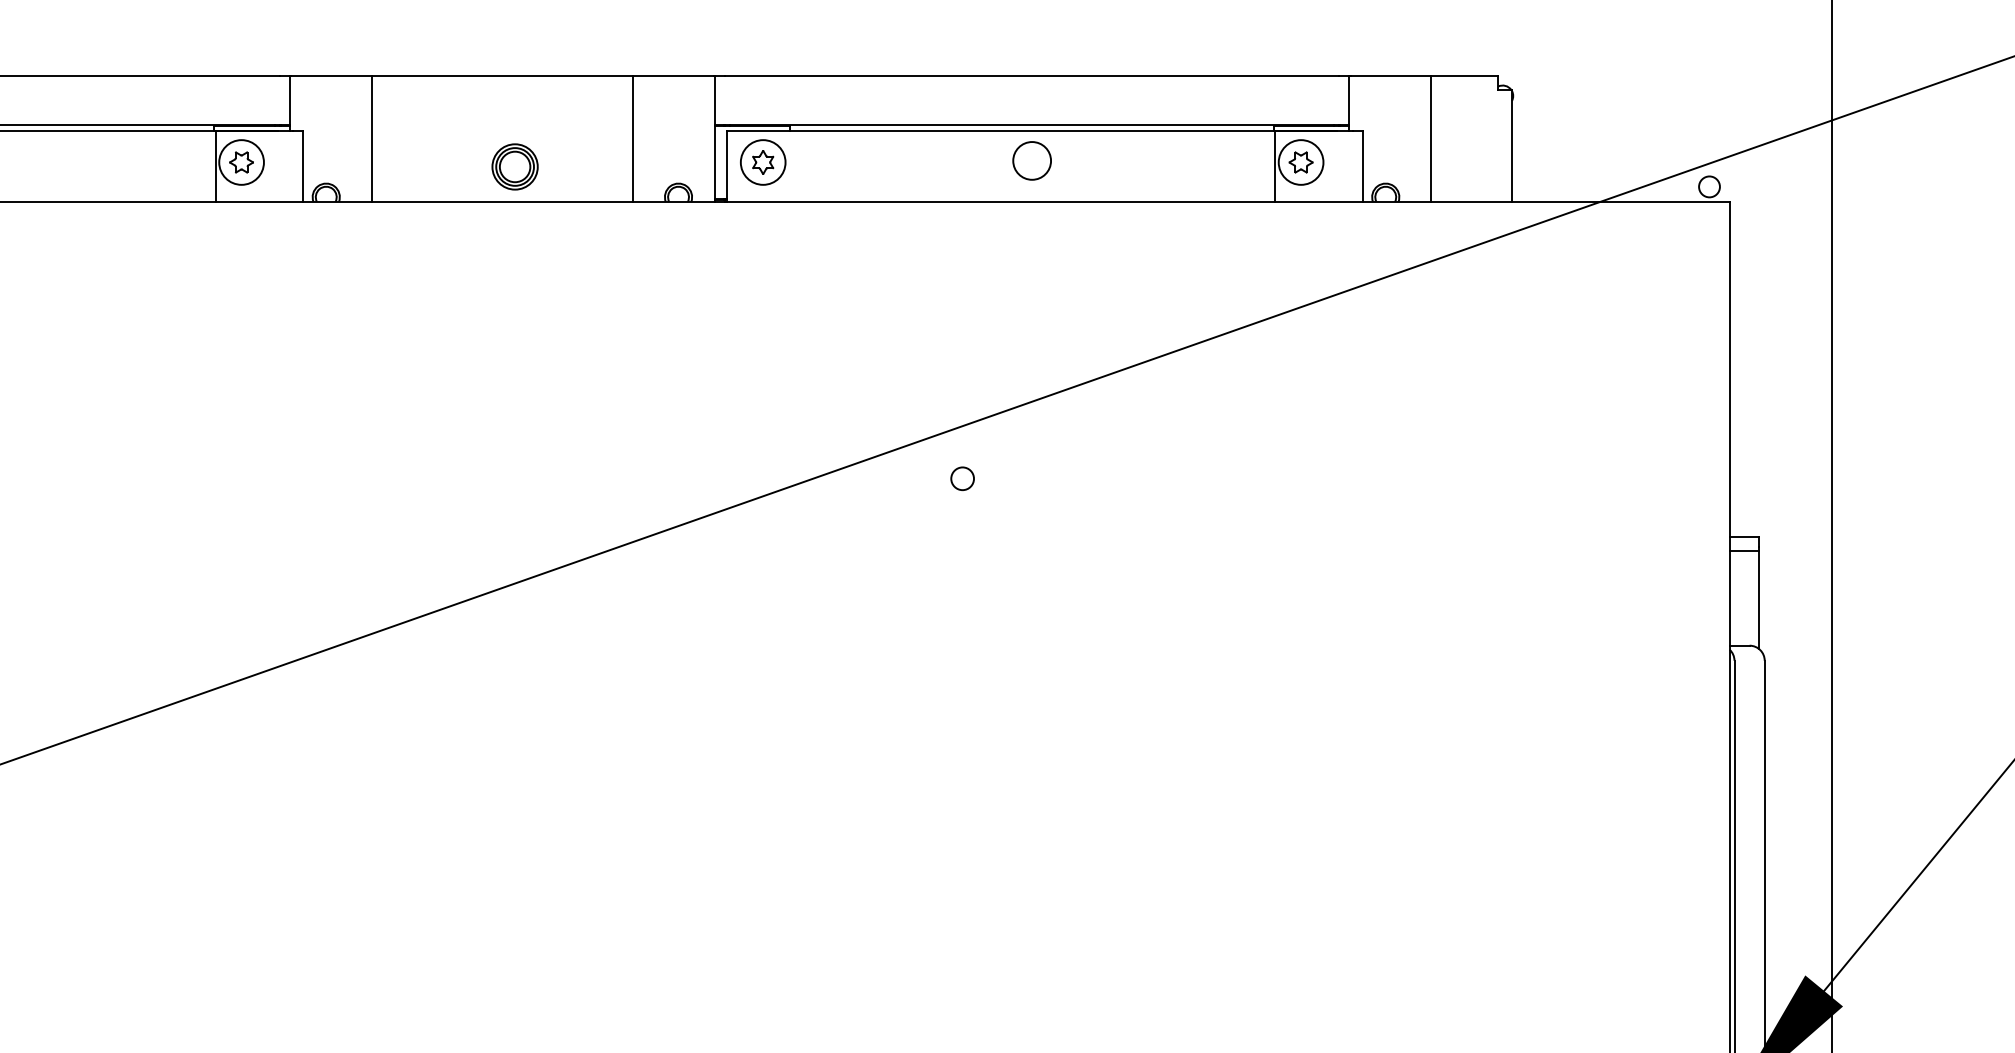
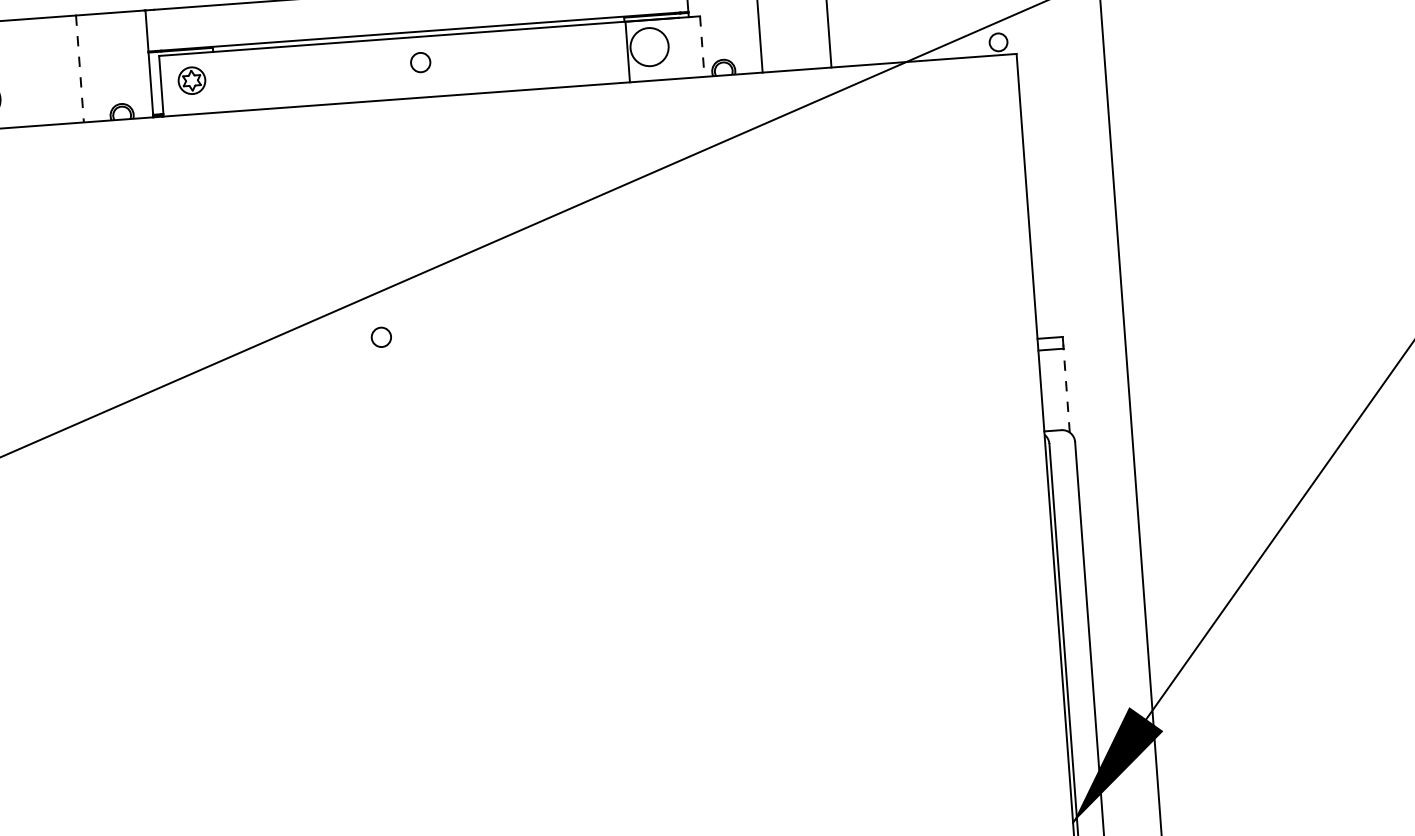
line: (633, 139) -> (80, 69), solid -> dashed
circle: (1032, 160) -> (420, 62), size x0.6
circle: (762, 162) -> (191, 80), size x0.7
part: (1300, 162) -> (649, 47), removed
line: (1362, 166) -> (702, 46), solid -> dashed
line: (1759, 599) -> (1066, 390), solid -> dashed

